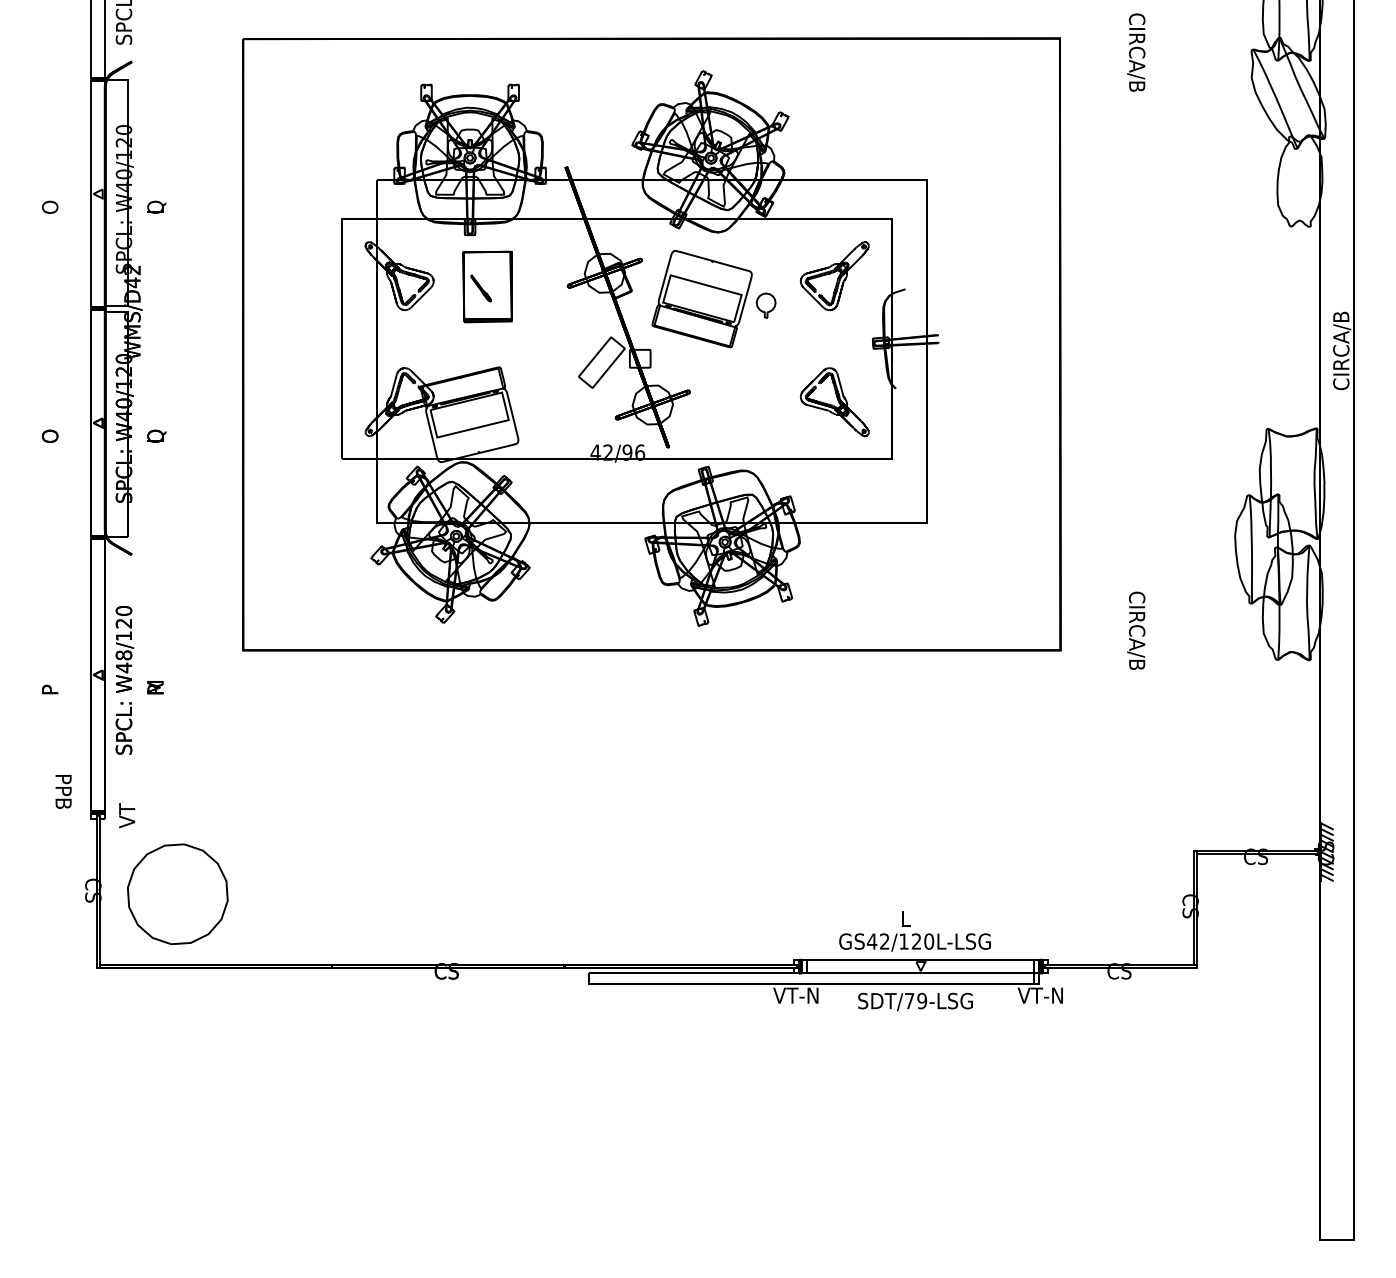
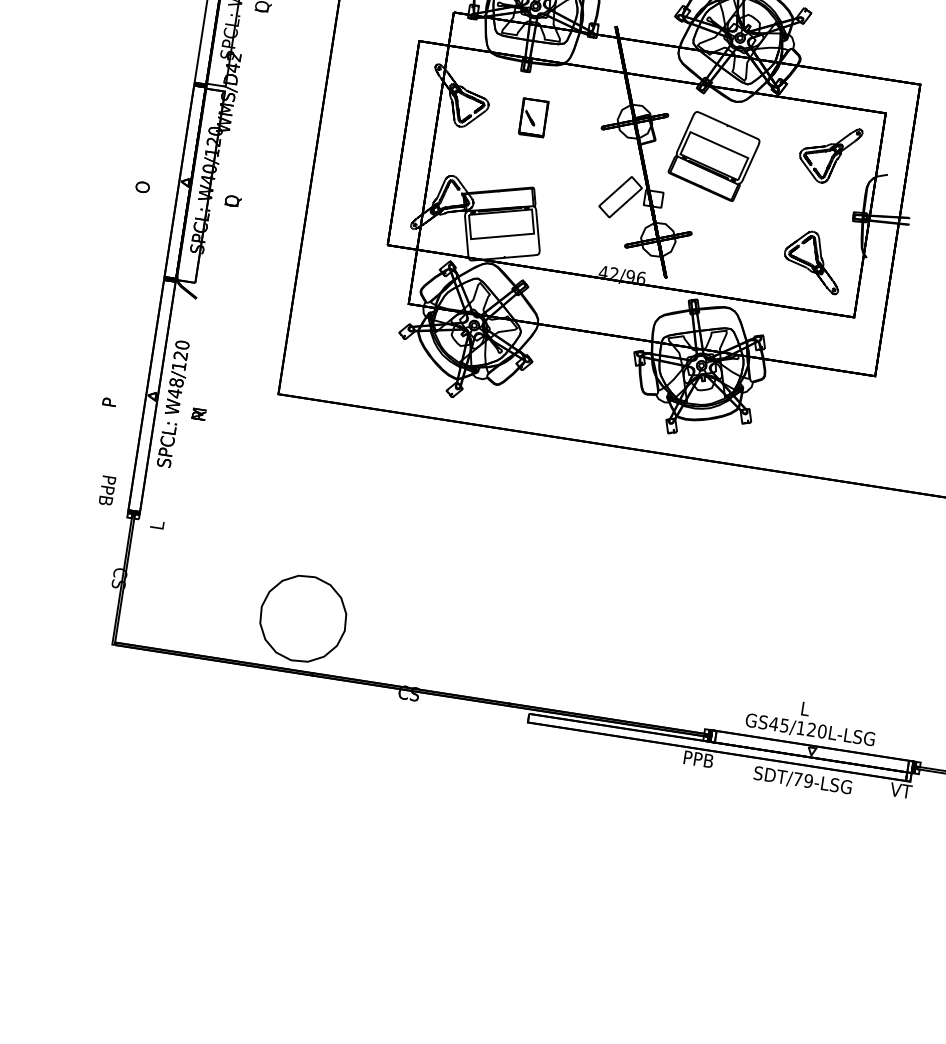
part: (487, 286) -> (533, 117), size x0.6
part: (765, 305) -> (767, 170), removed
text: (127, 815) -> (158, 519), VT -> L
part: (177, 894) -> (302, 618), moved
text: (884, 941) -> (784, 725), GS42/120L-LSG -> GS45/120L-LSG
text: (795, 995) -> (701, 759), VT-N -> PPB
text: (1053, 995) -> (920, 793), VT-N -> VT

